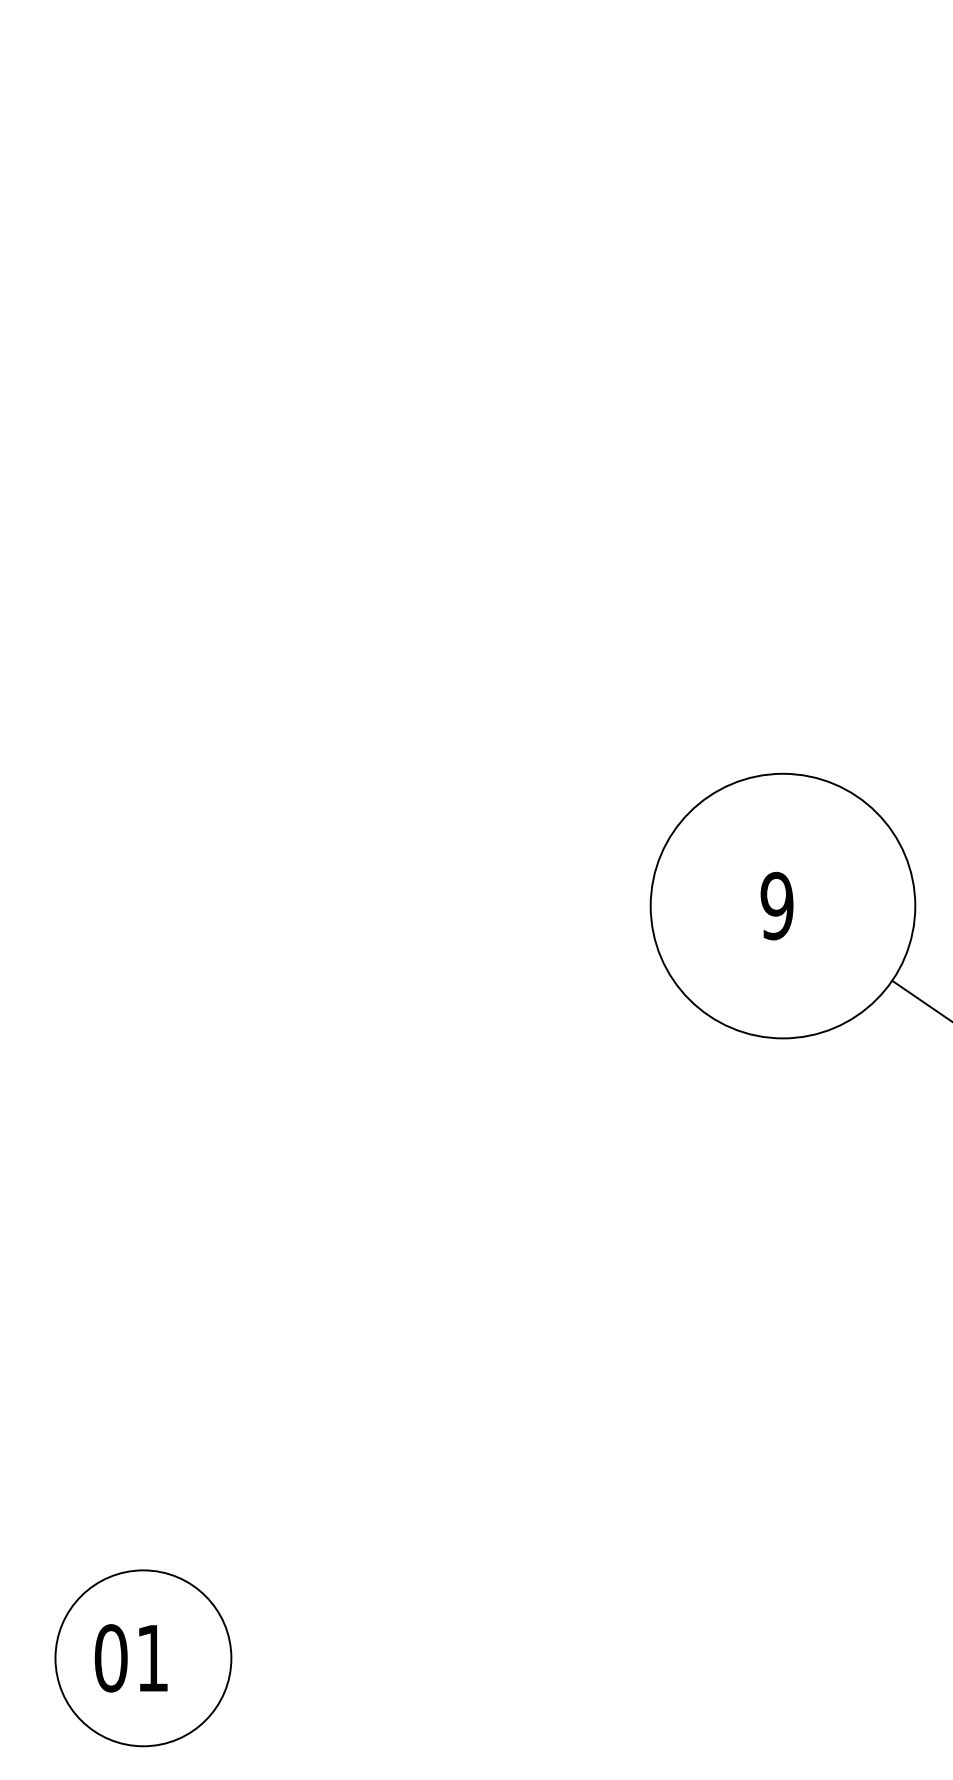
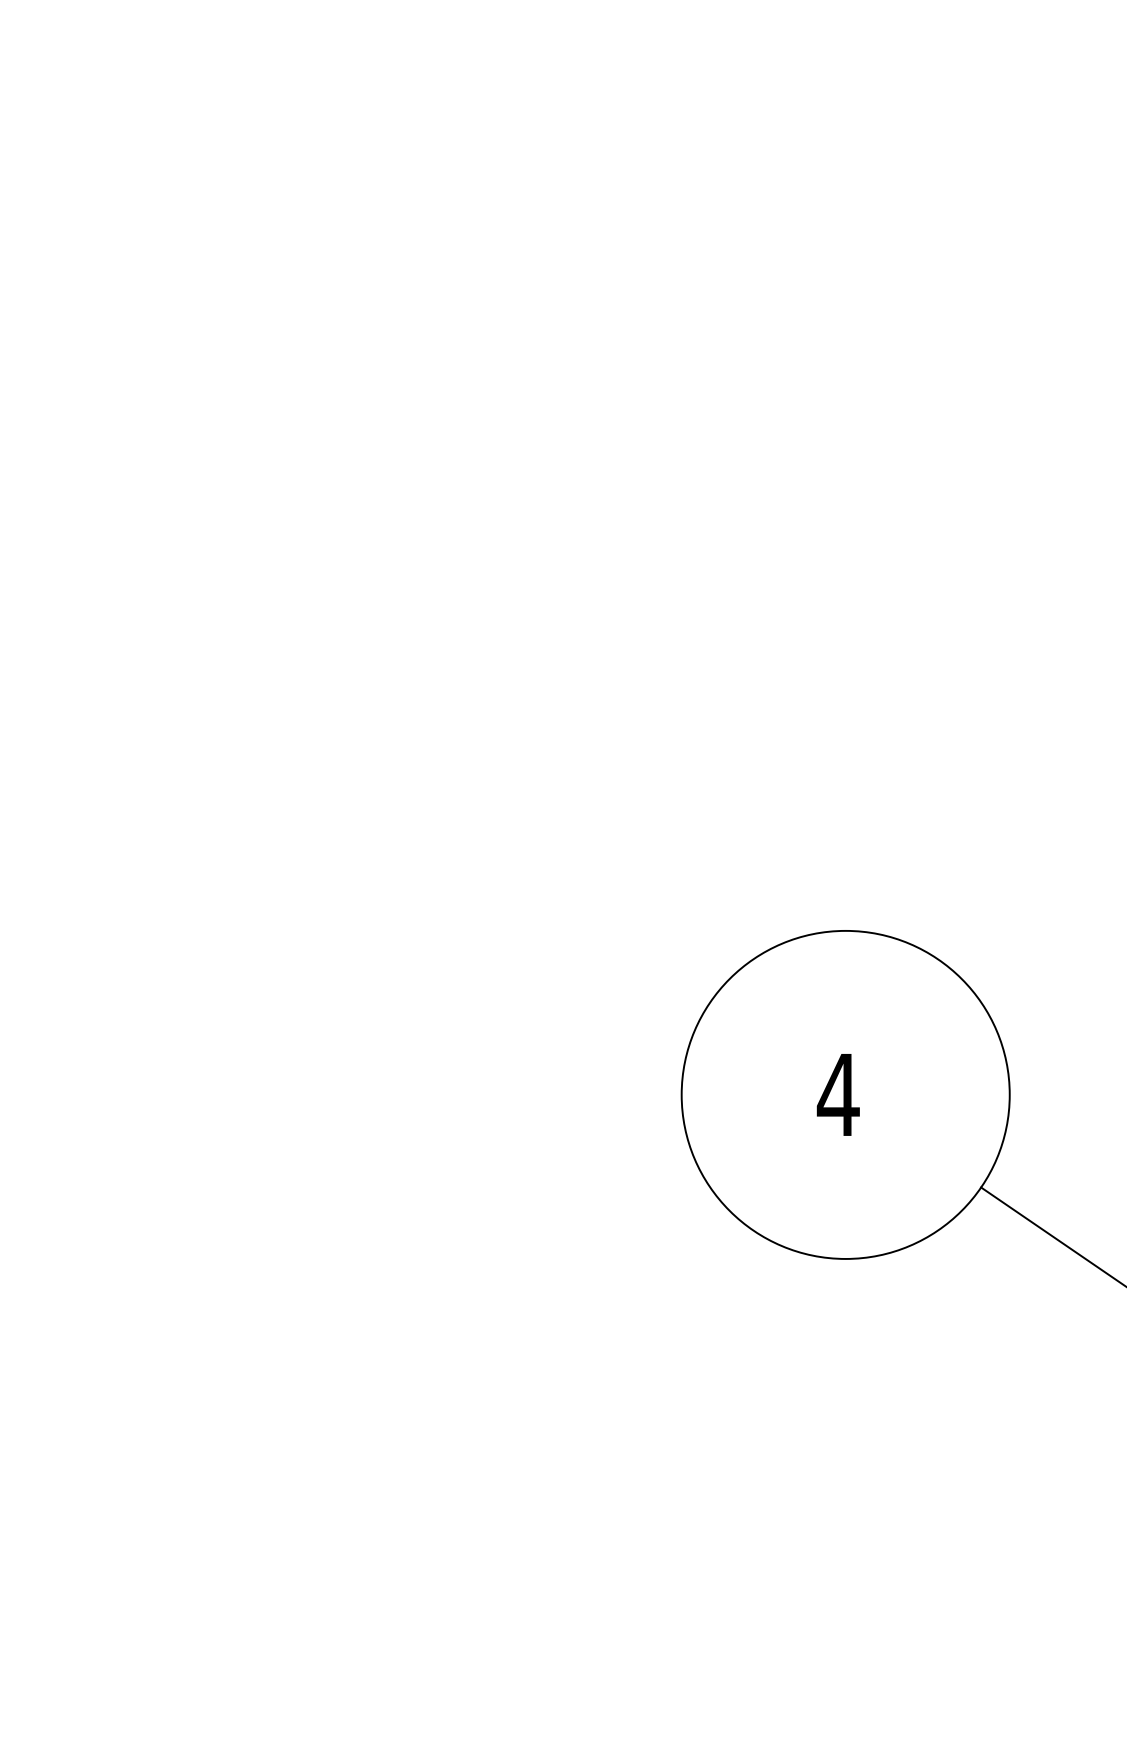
text: (776, 905) -> (837, 1094), 9 -> 4

